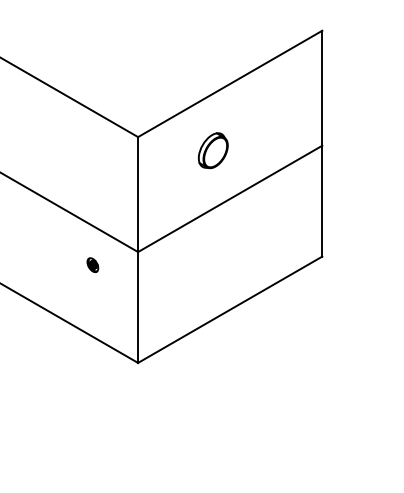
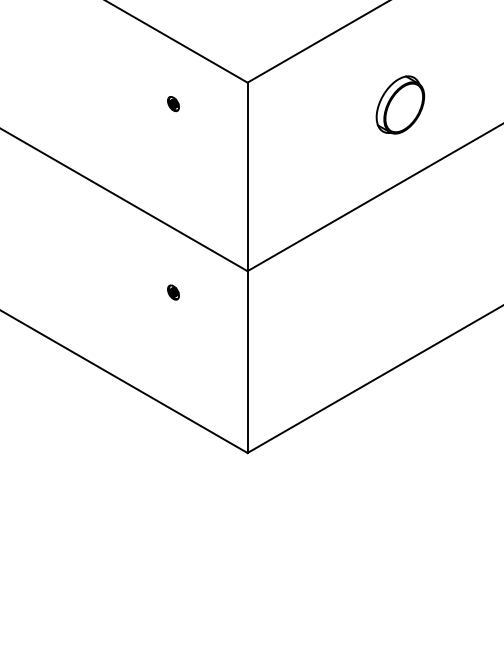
part: (92, 149) -> (172, 102), added
part: (212, 150) -> (399, 104), moved
part: (92, 264) -> (172, 291), size x0.62

